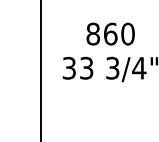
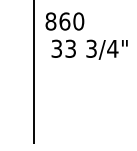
text: (110, 34) -> (64, 21), moved

